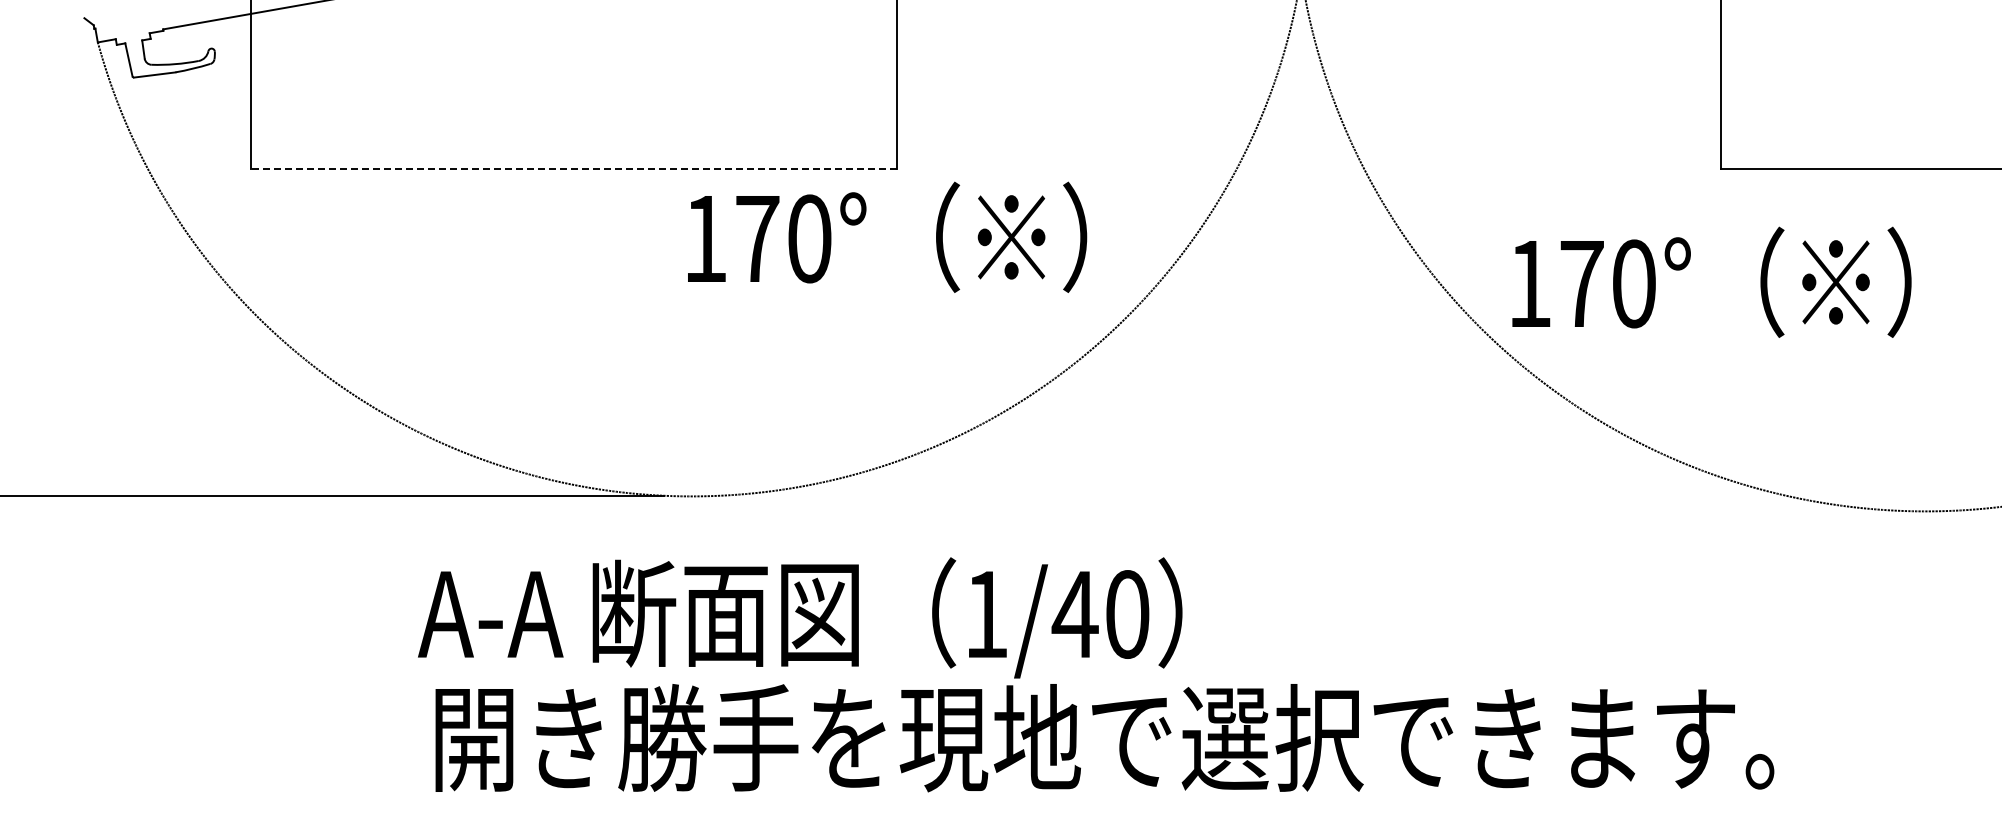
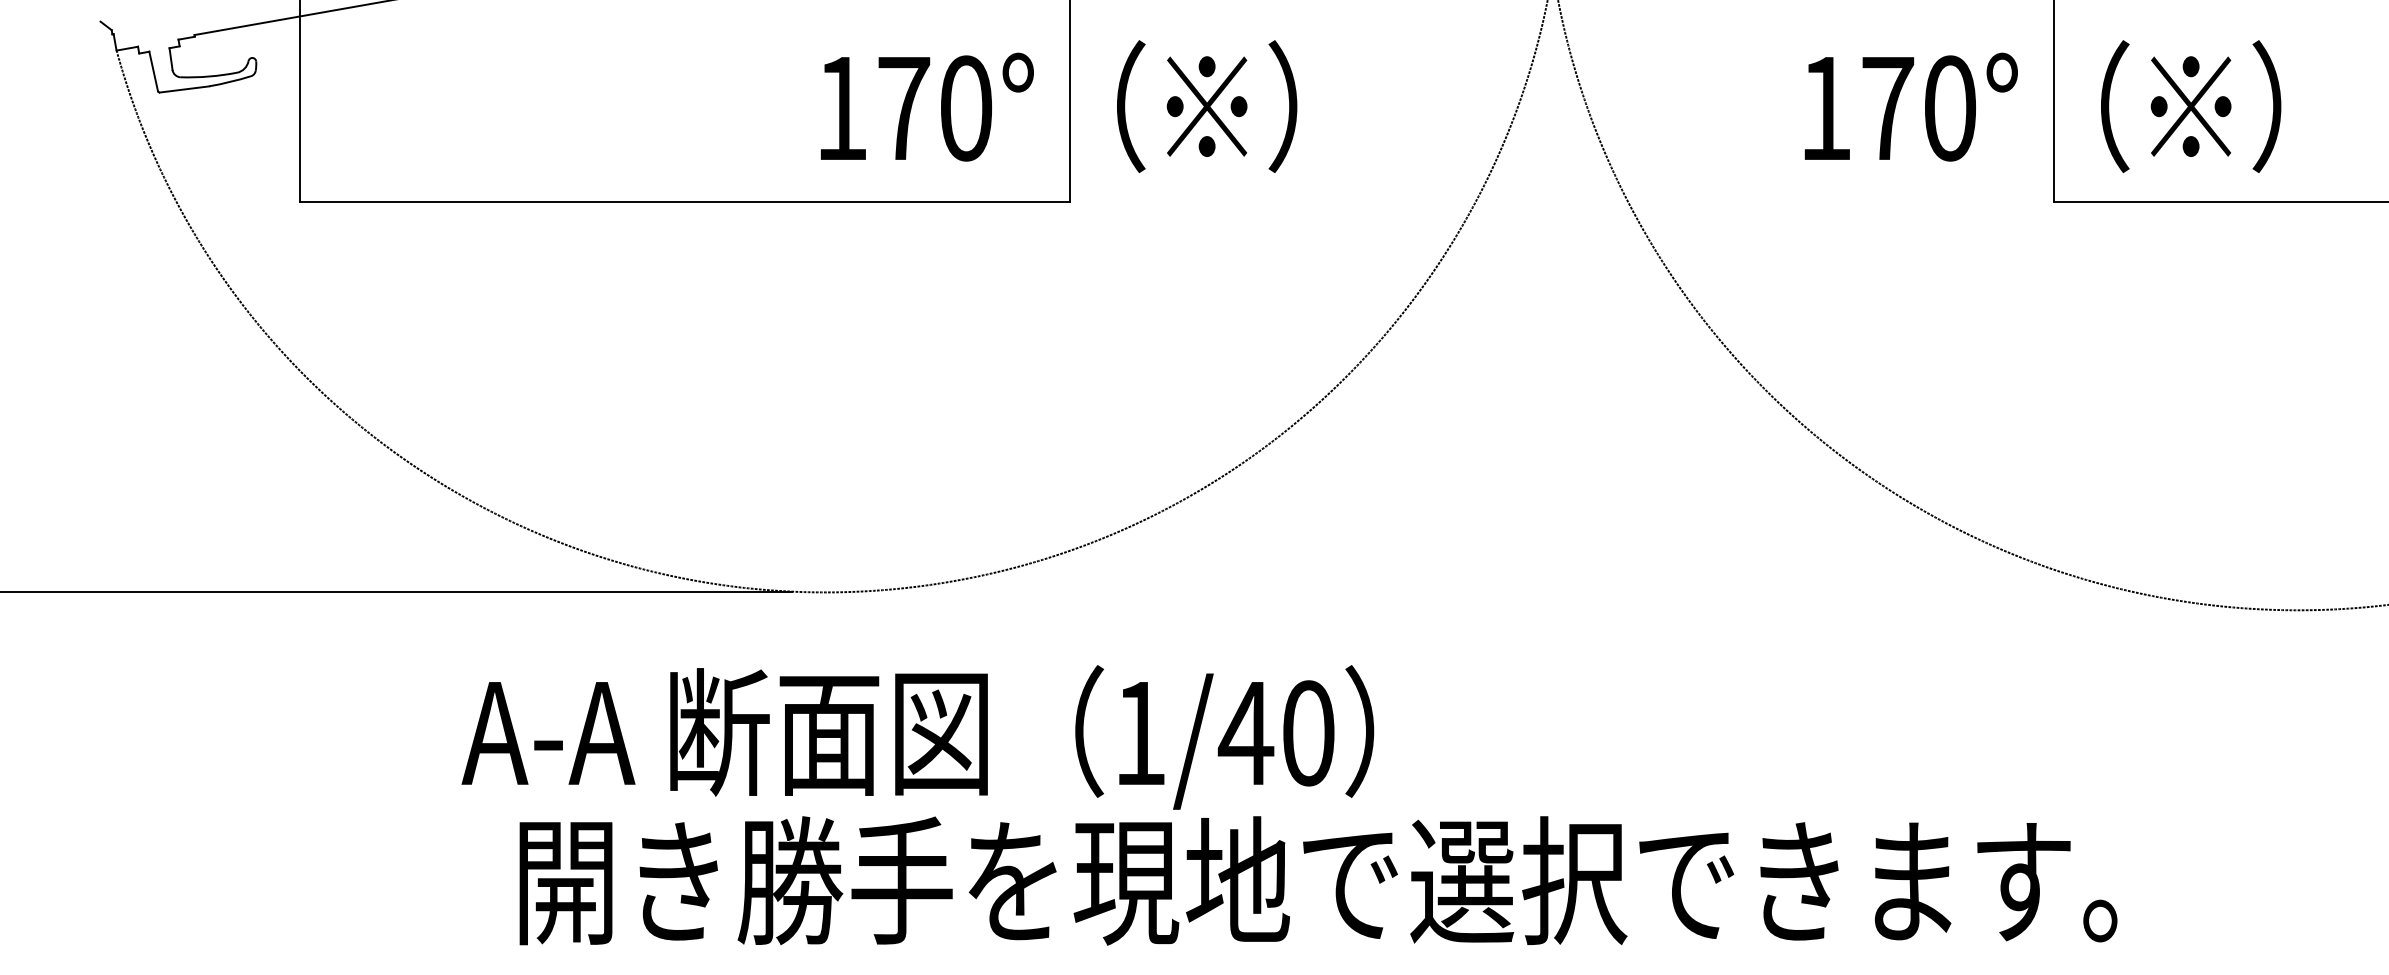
line: (574, 169) -> (685, 202), dashed -> solid
text: (887, 236) -> (1059, 105), moved
text: (1711, 281) -> (2042, 105), moved
text: (800, 617) -> (918, 736), moved

